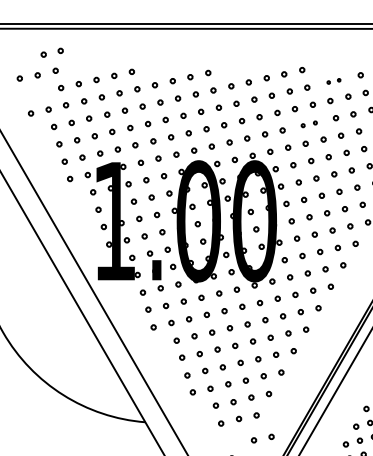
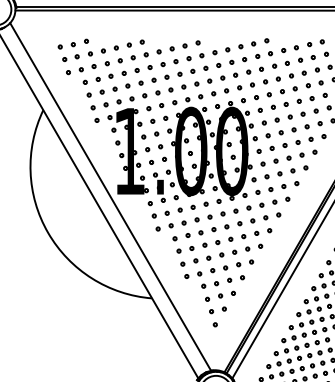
part: (51, 51) -> (70, 57), moved
part: (333, 80) -> (289, 48), size x1.67
part: (308, 124) -> (271, 80), size x1.43
part: (262, 438) -> (217, 310), moved

